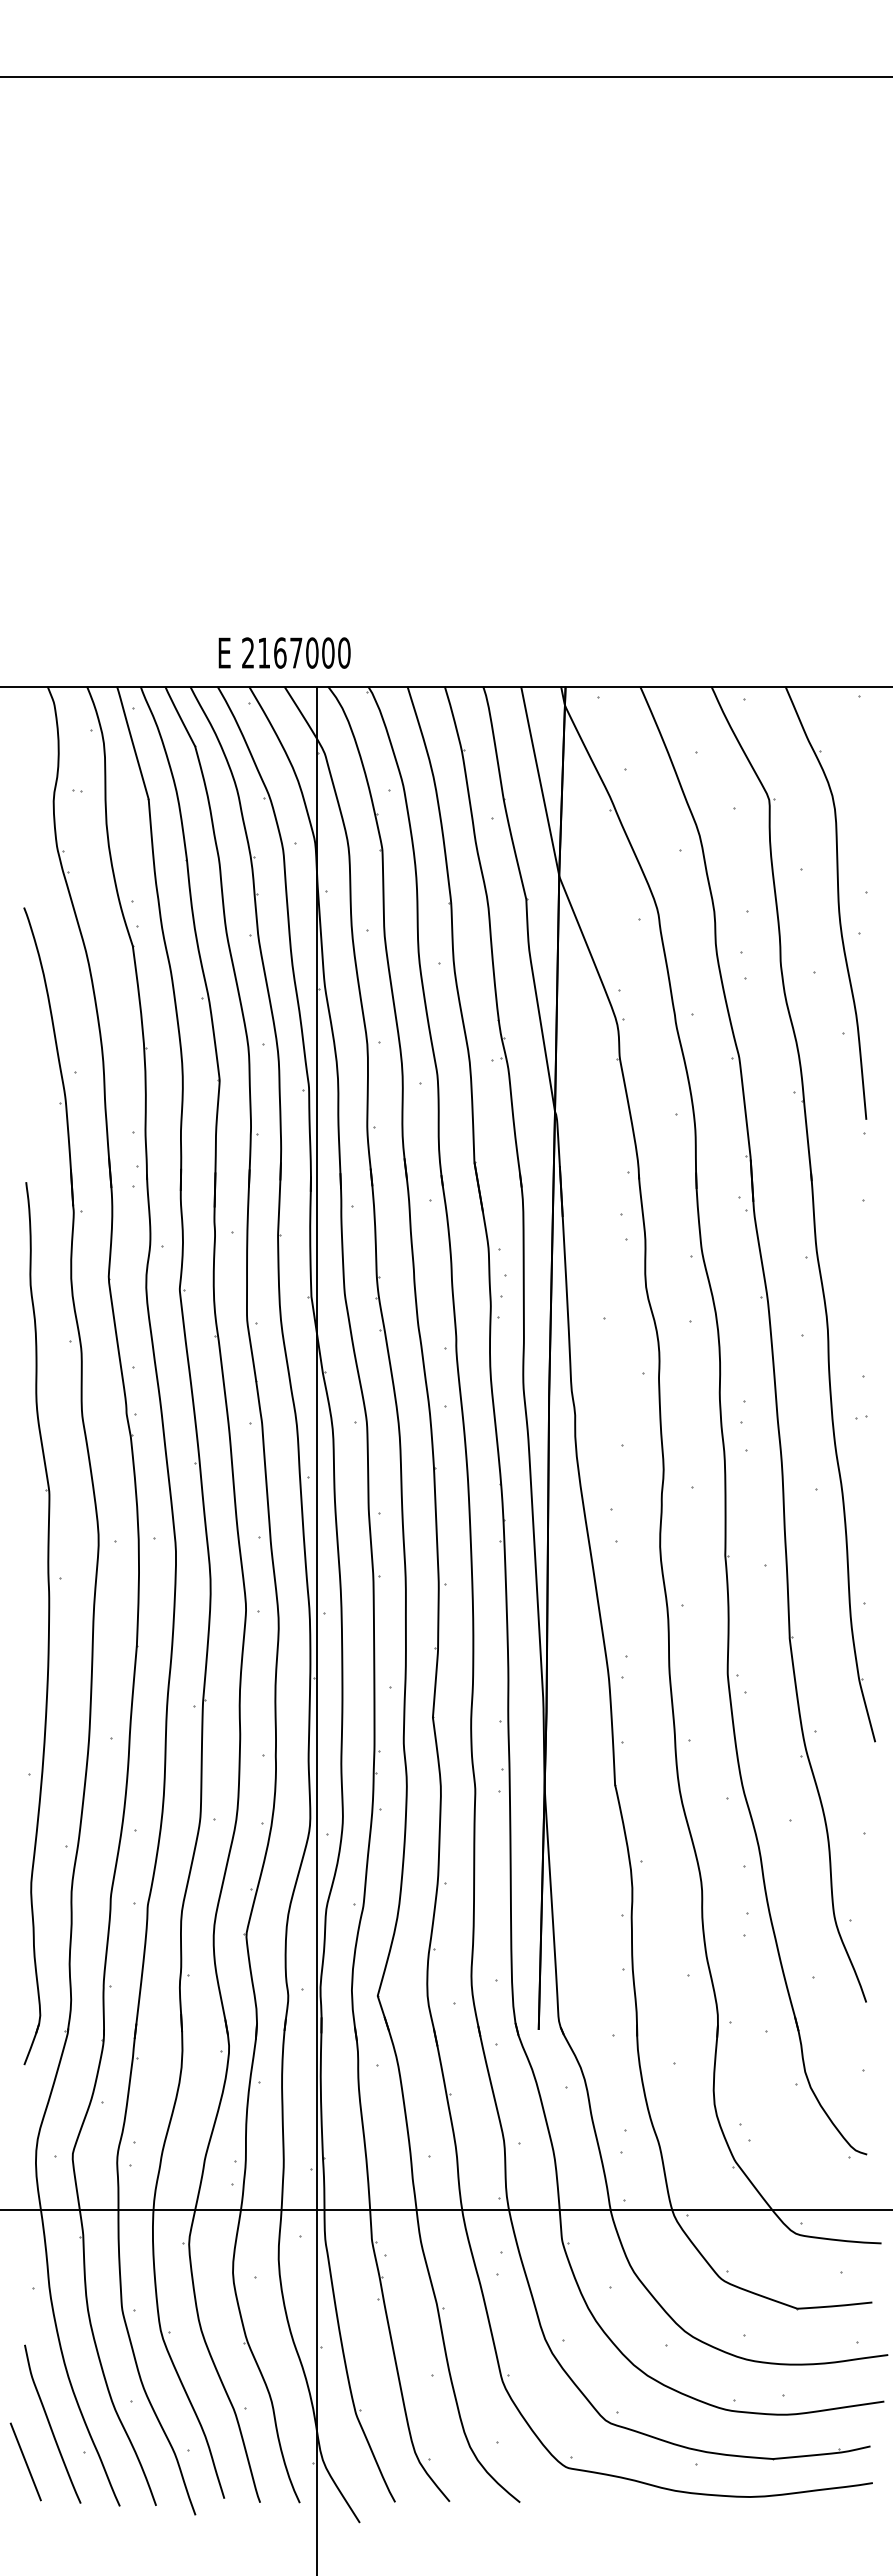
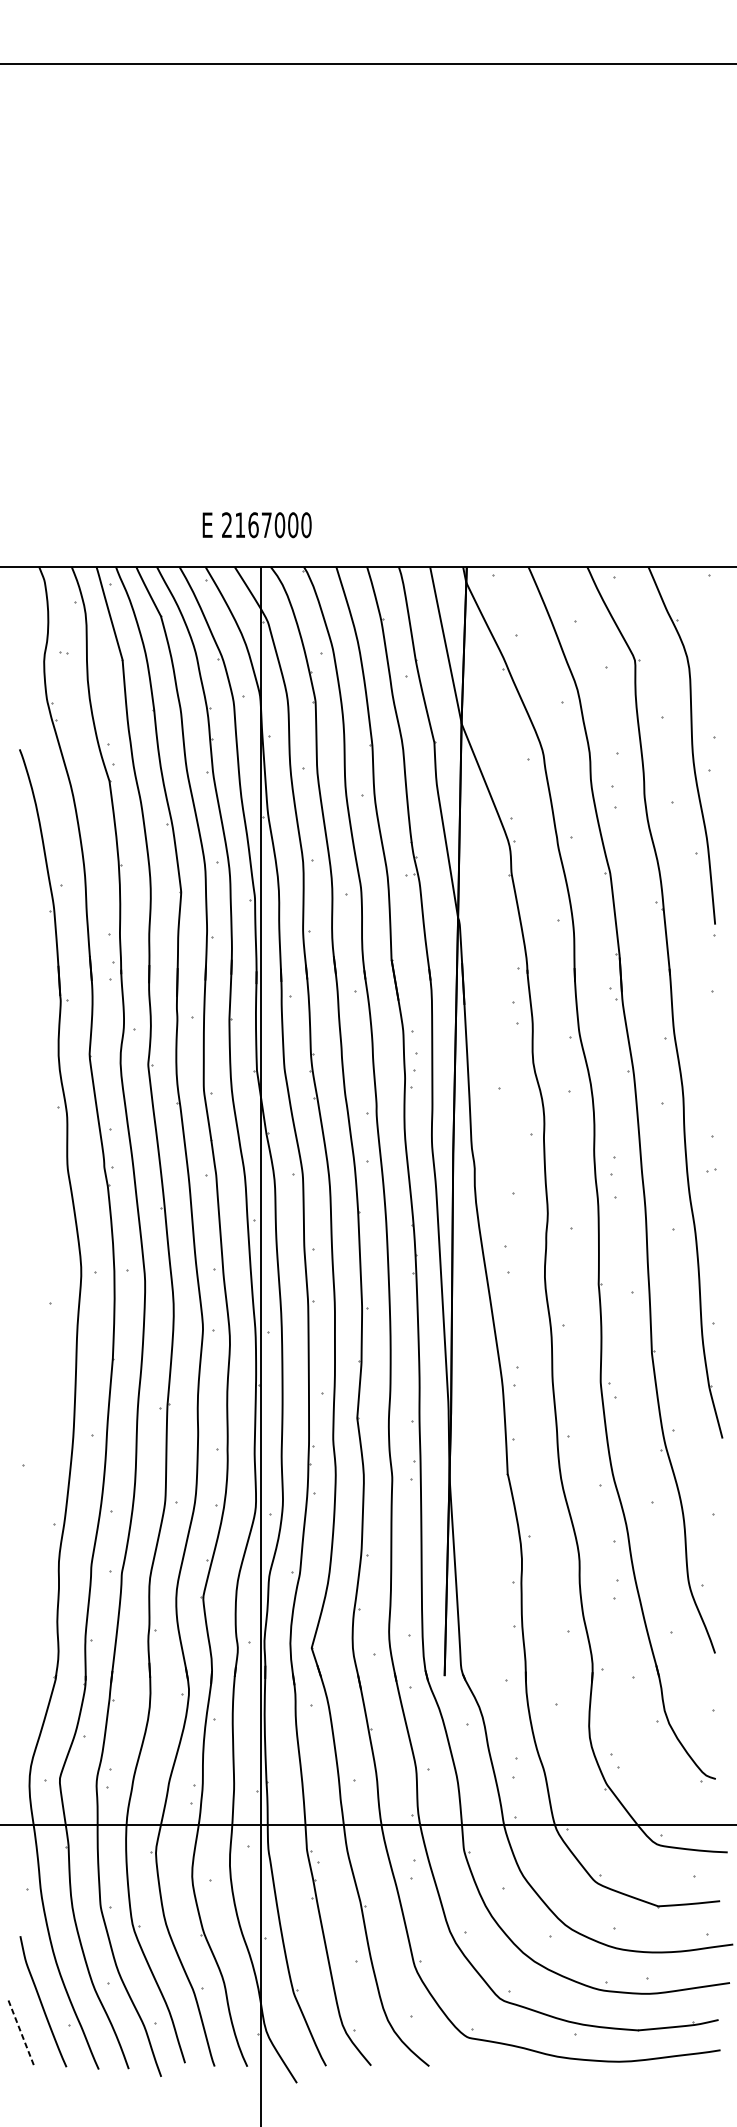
text: (284, 652) -> (257, 524), moved
part: (48, 1623) -> (39, 1340), removed
line: (26, 2462) -> (21, 2033), solid -> dashed

